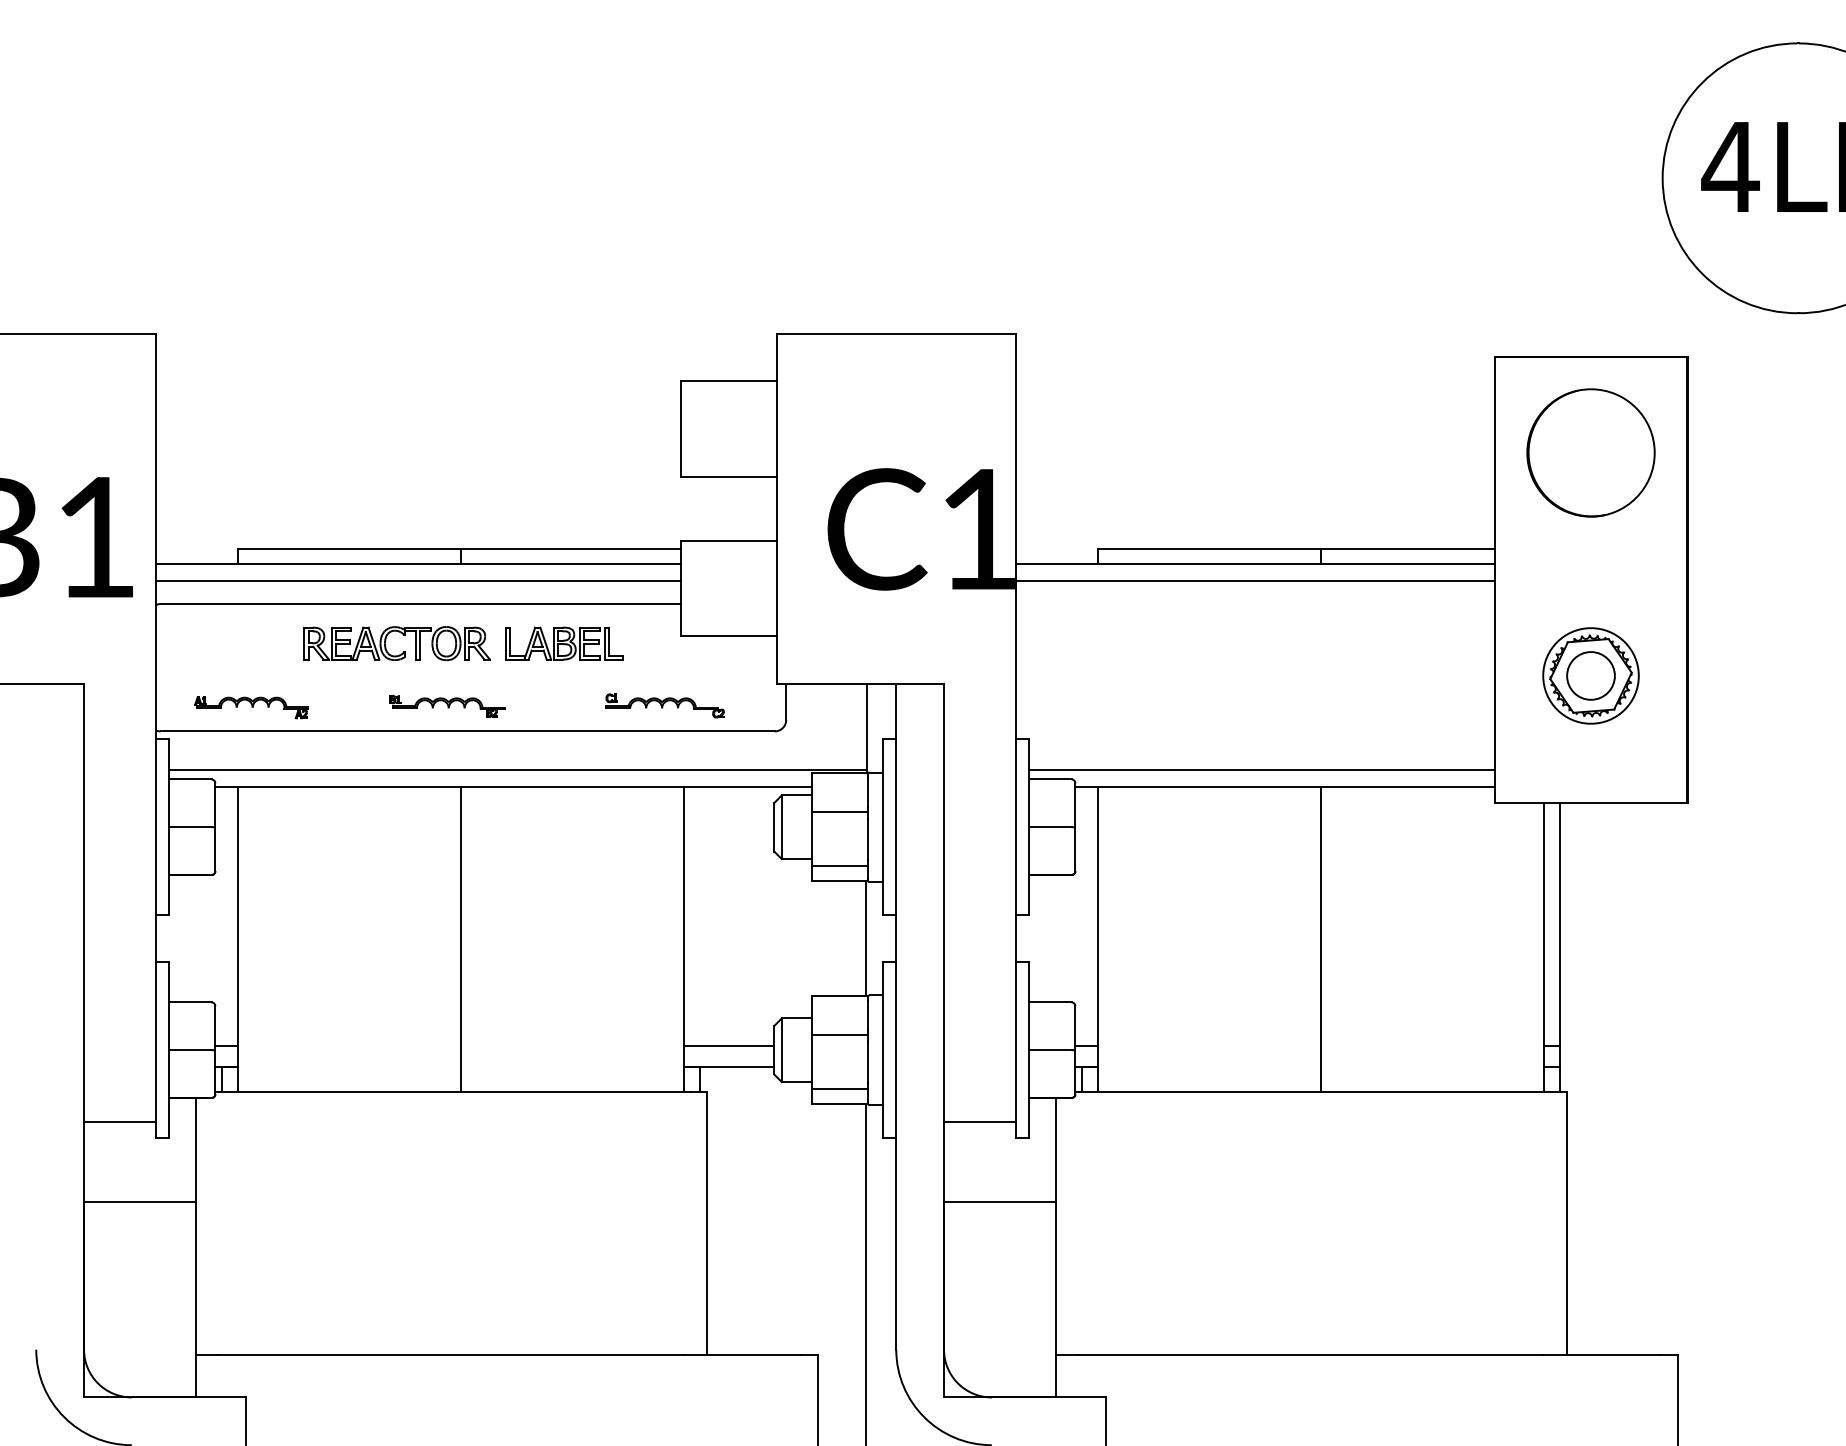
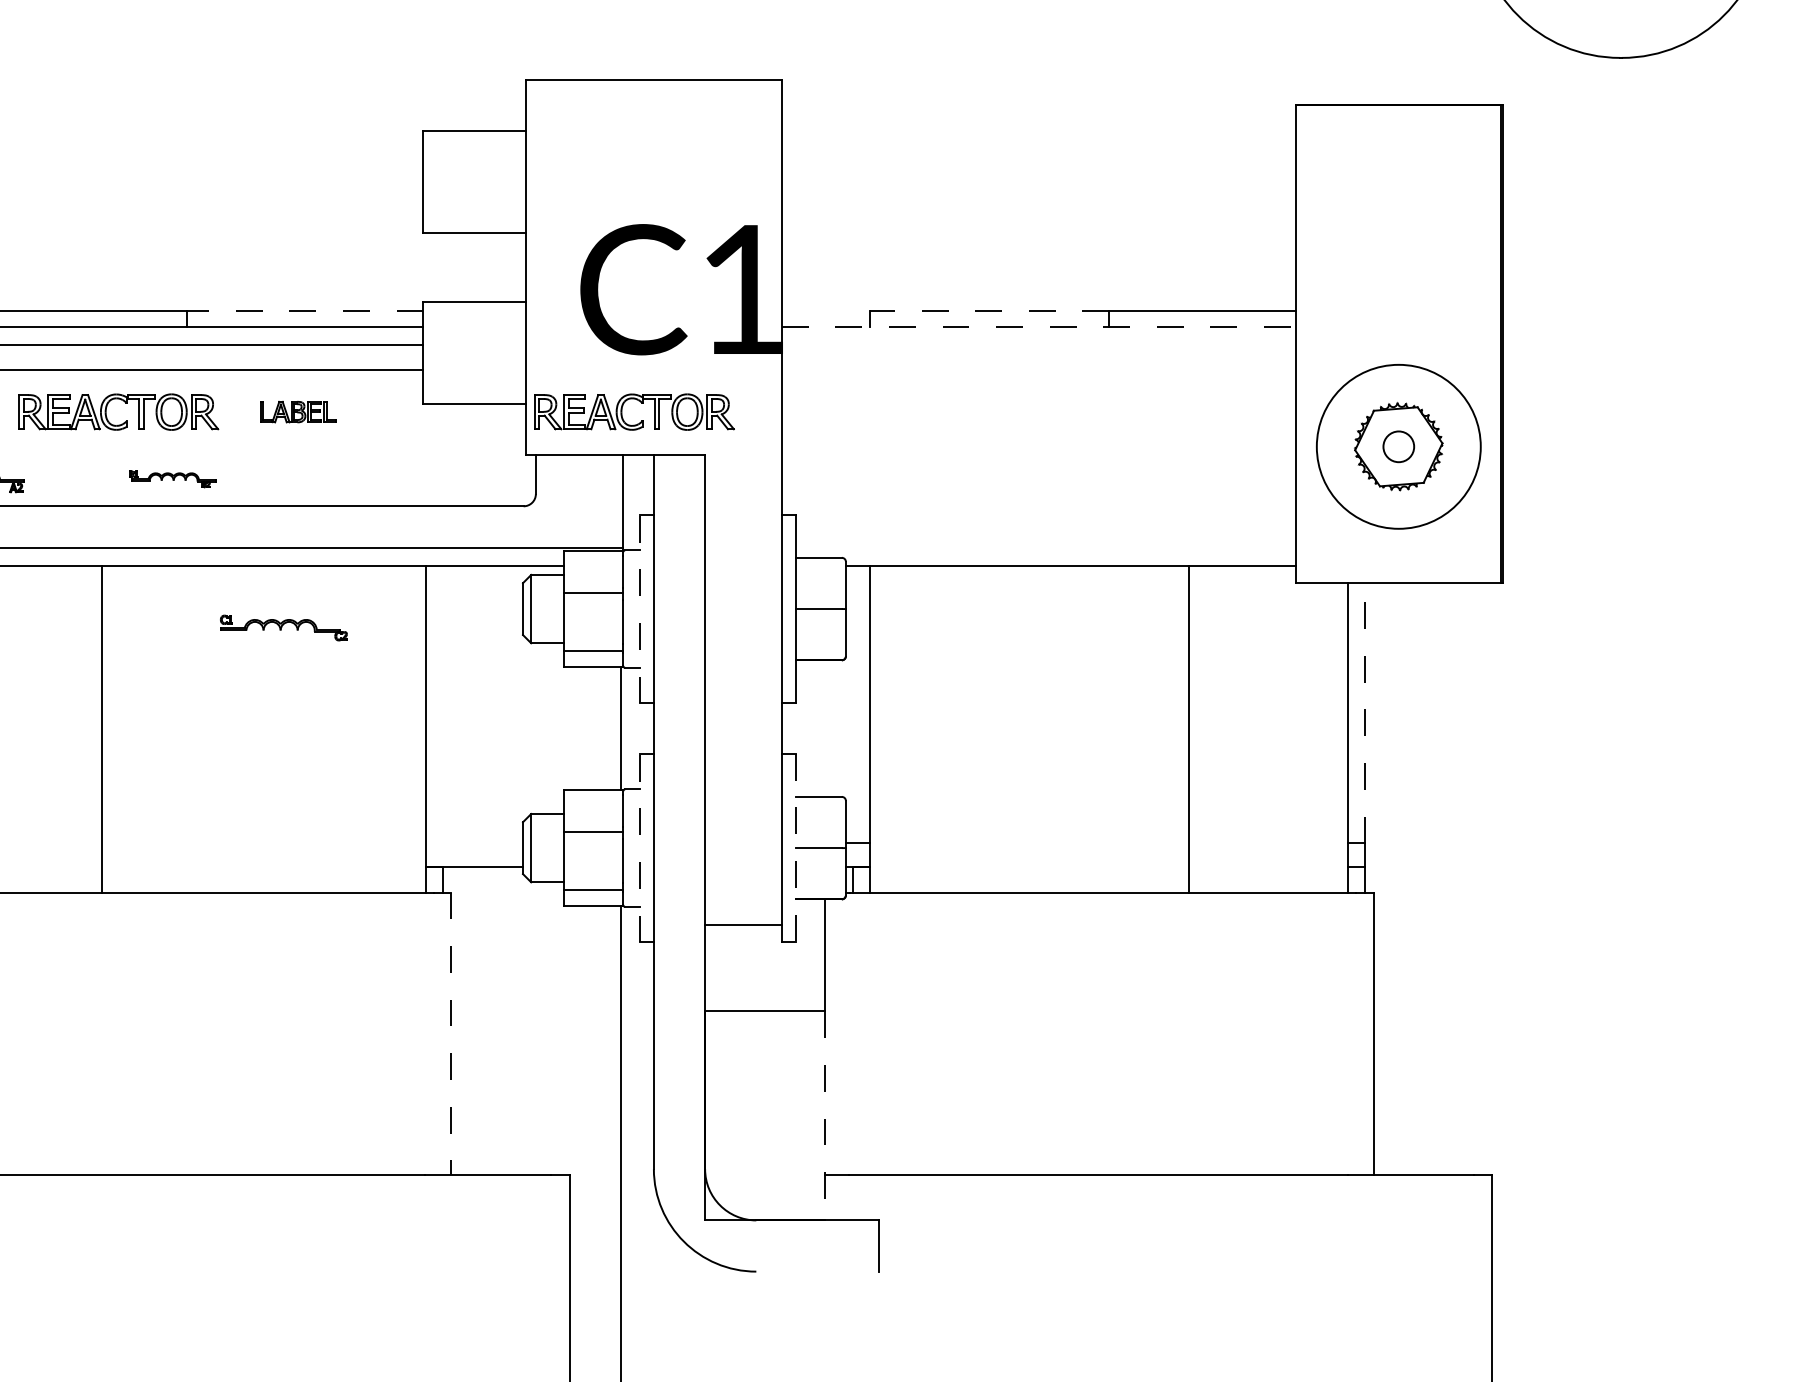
circle: (1590, 452) -> (1398, 207), removed
line: (570, 548) -> (304, 310), solid -> dashed
line: (1208, 548) -> (988, 310), solid -> dashed
line: (1255, 564) -> (1039, 327), solid -> dashed
line: (1255, 581) -> (1039, 345), removed
part: (867, 640) -> (623, 408), added
part: (564, 643) -> (298, 412), size x0.6
circle: (1590, 675) -> (1398, 446), size x0.6
circle: (1590, 675) -> (1398, 446), size x1.6
part: (447, 705) -> (172, 478), size x0.7
part: (664, 705) -> (283, 627), moved
line: (1262, 770) -> (1046, 548), removed
line: (882, 827) -> (639, 609), solid -> dashed
line: (1559, 924) -> (1365, 713), solid -> dashed
line: (460, 939) -> (101, 729), moved
line: (1320, 939) -> (1188, 729), moved
line: (728, 1045) -> (474, 843), removed
line: (882, 1050) -> (639, 848), solid -> dashed
line: (1029, 1050) -> (796, 848), solid -> dashed
line: (707, 1223) -> (451, 1033), solid -> dashed
line: (1055, 1300) -> (824, 1116), solid -> dashed

